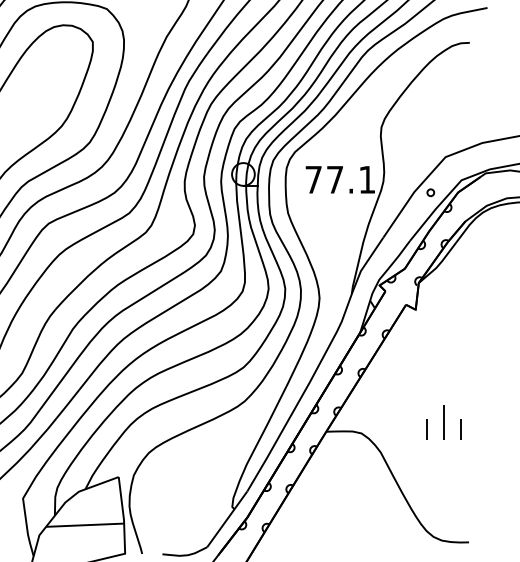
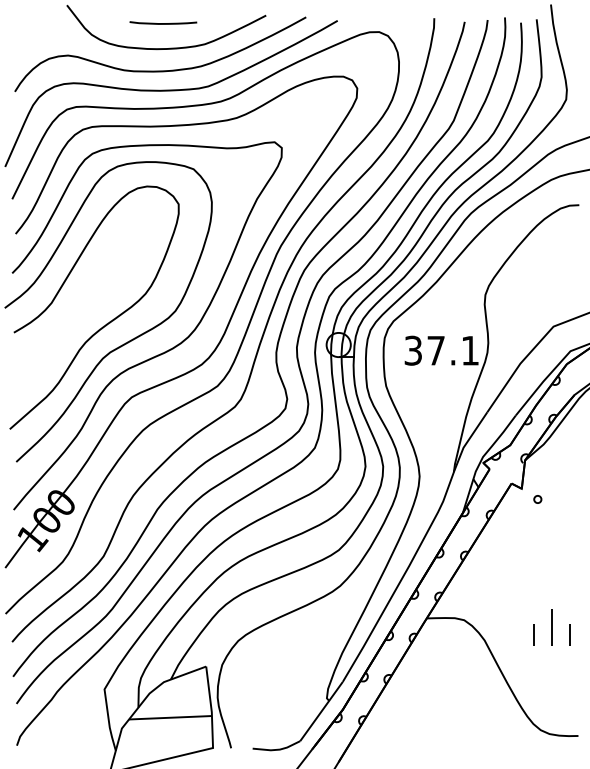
text: (312, 179) -> (412, 350), 77.1 -> 37.1
part: (430, 192) -> (537, 499), moved
part: (443, 422) -> (551, 627), moved

